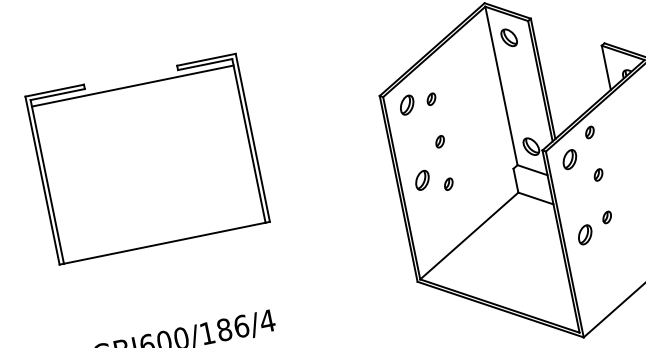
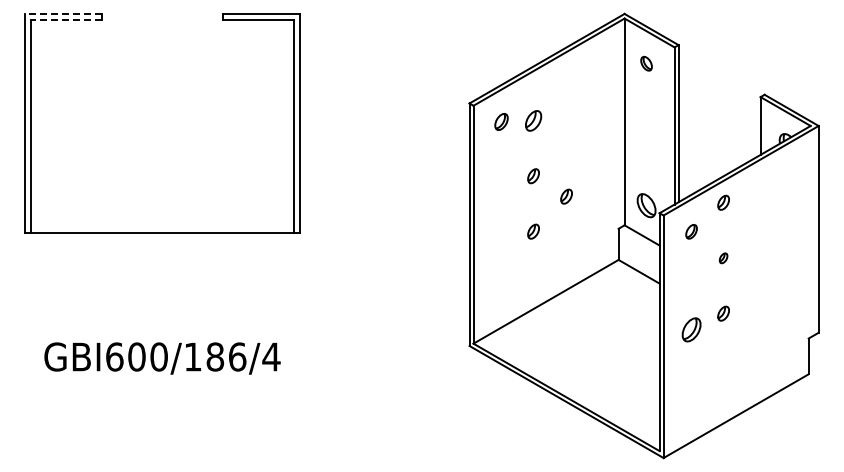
part: (509, 37) -> (646, 63), size x0.6
line: (132, 86) -> (162, 28), removed
line: (54, 90) -> (63, 13), solid -> dashed
line: (57, 94) -> (65, 19), solid -> dashed
part: (431, 99) -> (533, 120), size x1.4
part: (407, 104) -> (501, 121), size x0.7
part: (468, 152) -> (566, 196), added
part: (569, 159) -> (691, 231), size x0.6
part: (598, 175) -> (723, 258), size x0.7
part: (422, 179) -> (501, 219), removed

